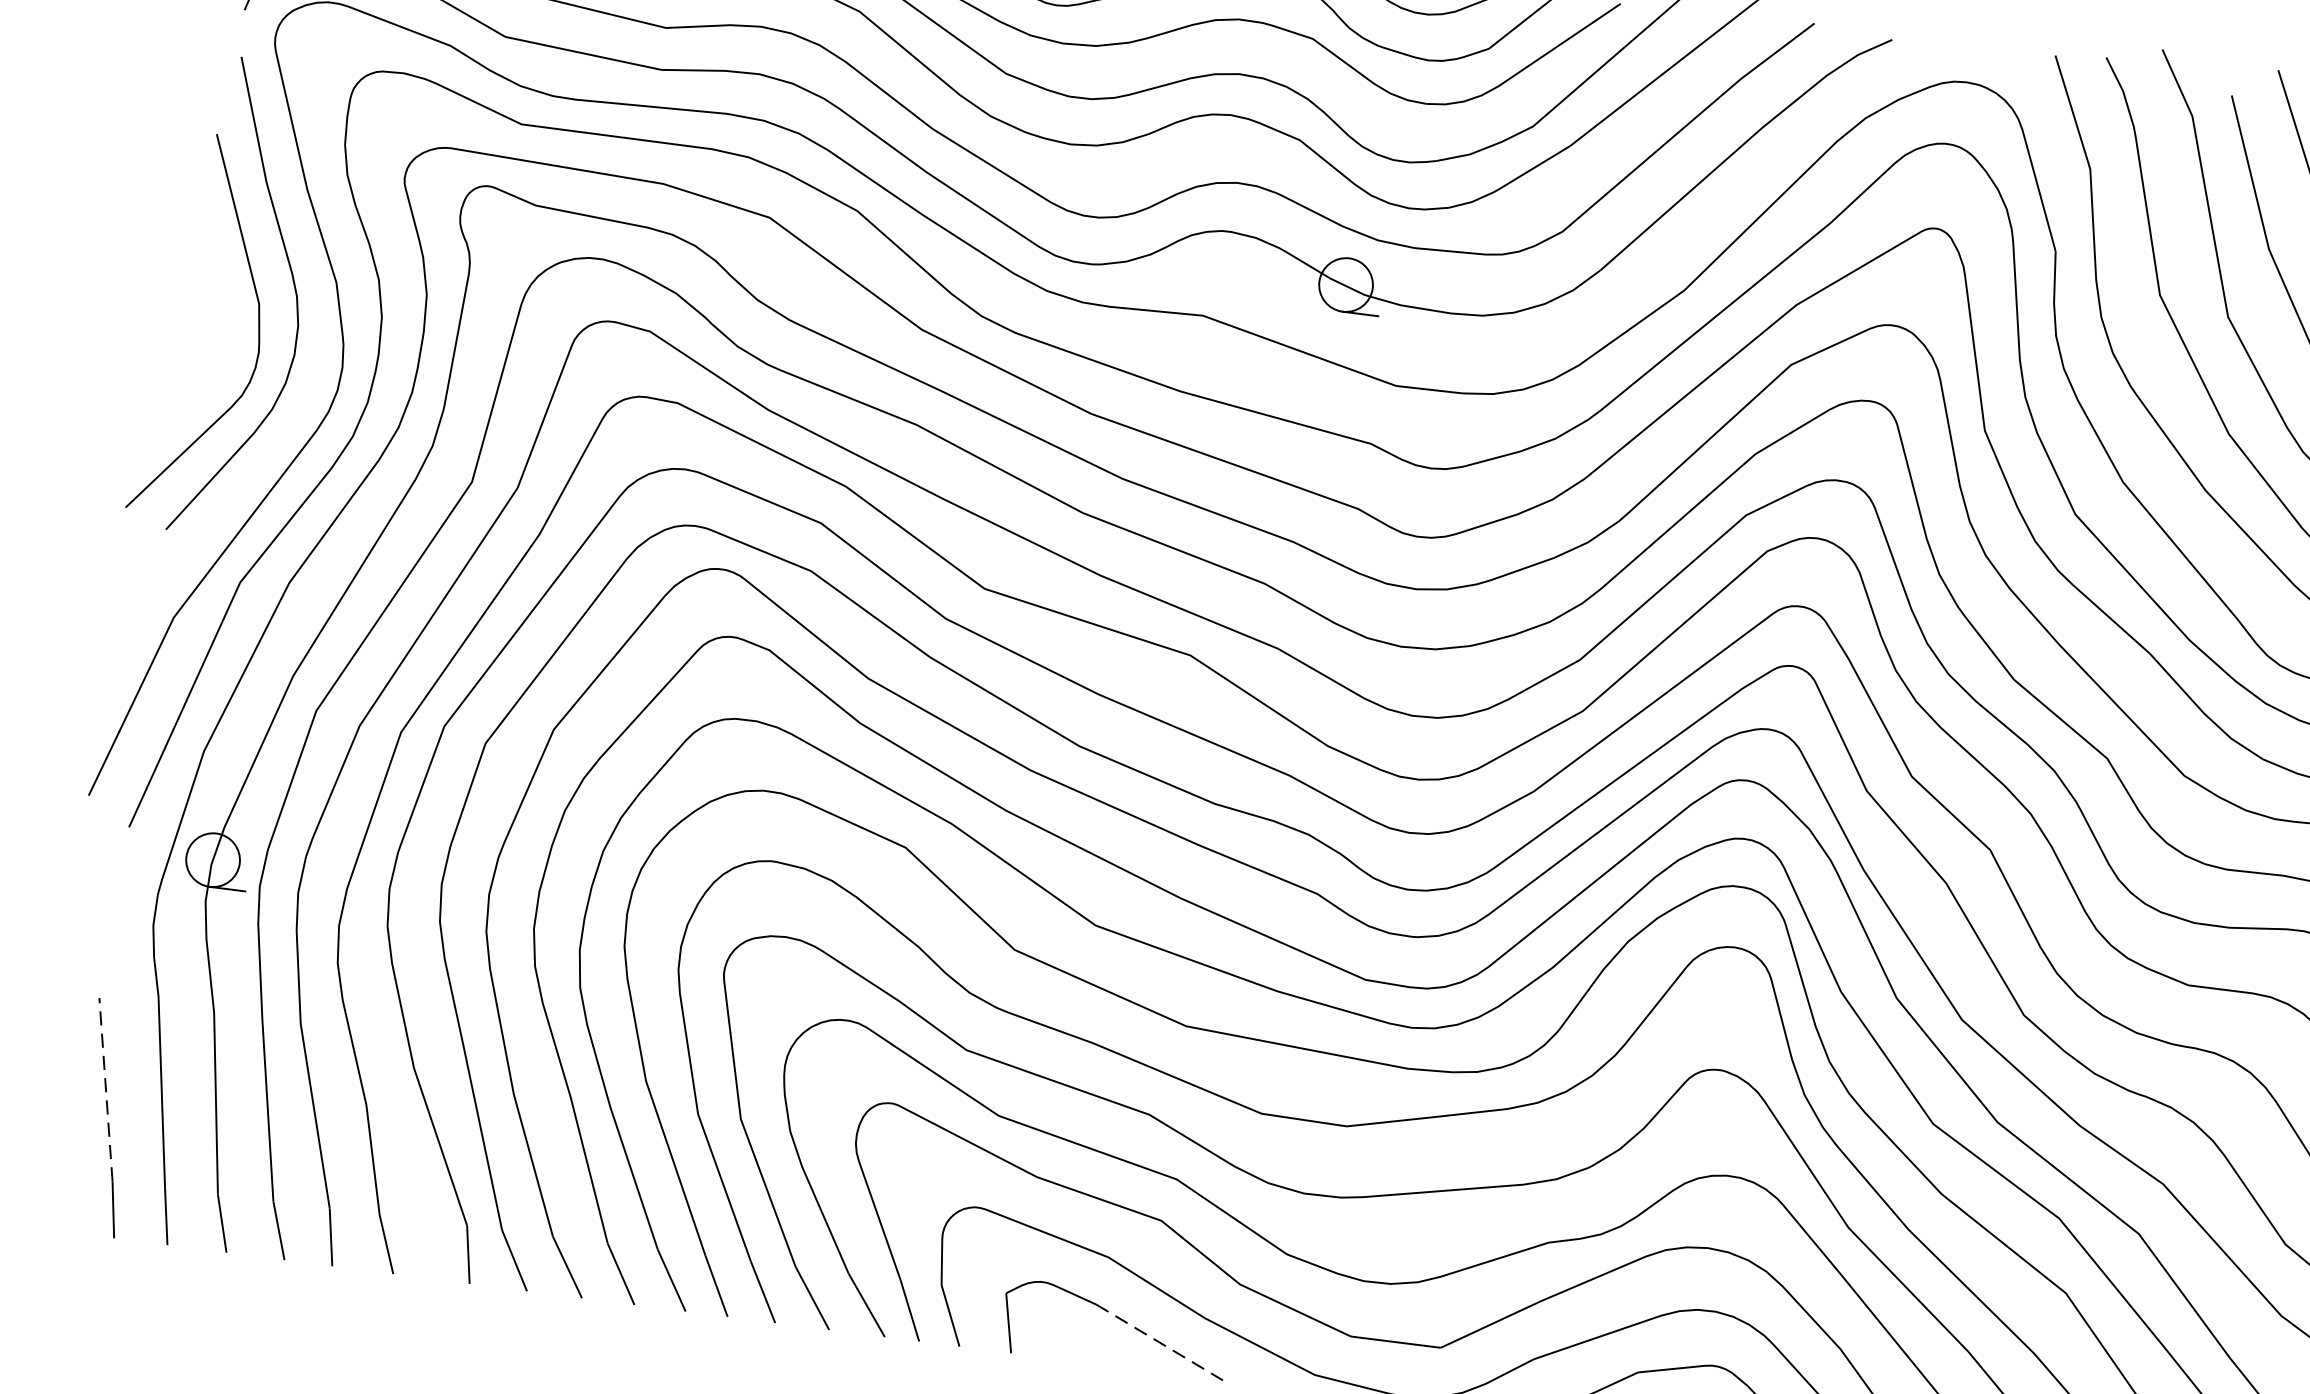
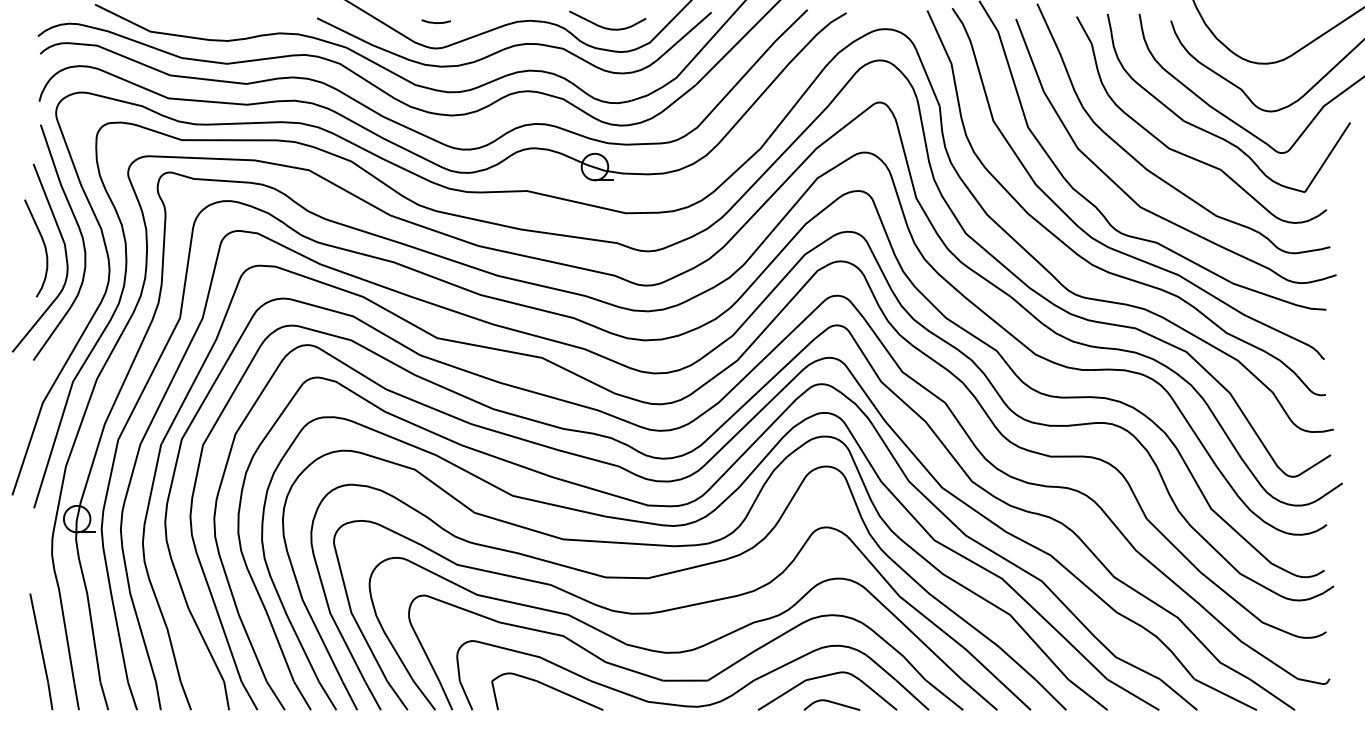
curve: (215, 300) -> (43, 245), added
line: (106, 1088) -> (39, 637), dashed -> solid
line: (1160, 1342) -> (570, 695), dashed -> solid

